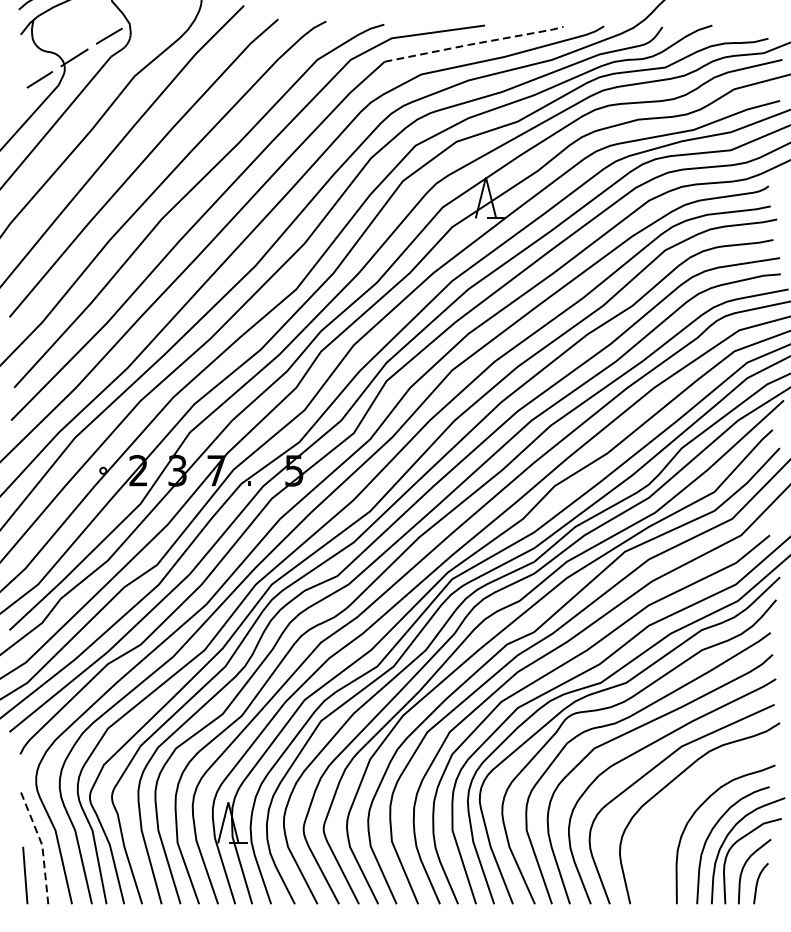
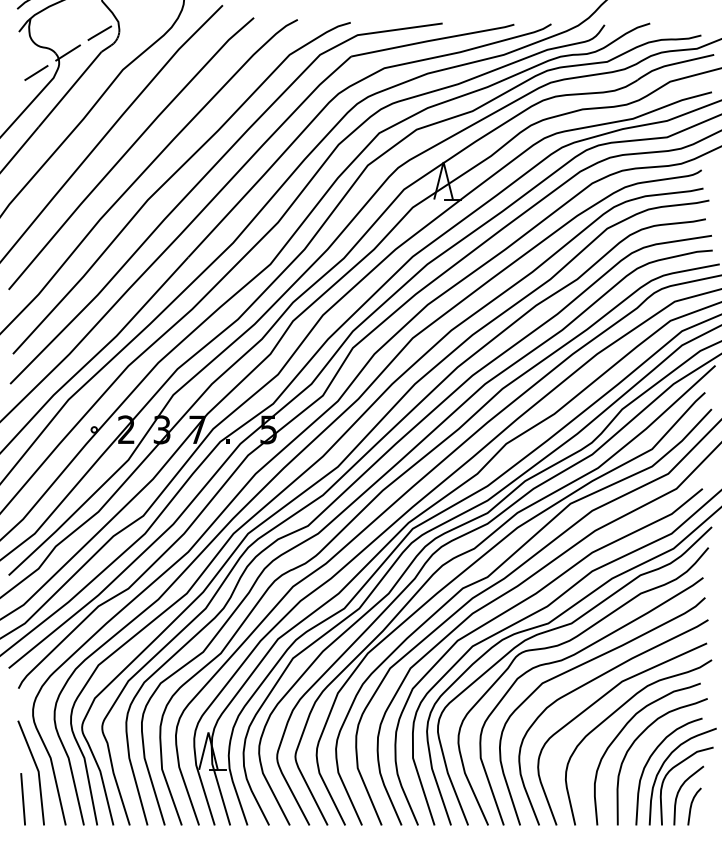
line: (473, 44) -> (432, 40), dashed -> solid
curve: (682, 801) -> (622, 731), added
line: (42, 845) -> (38, 771), dashed -> solid

